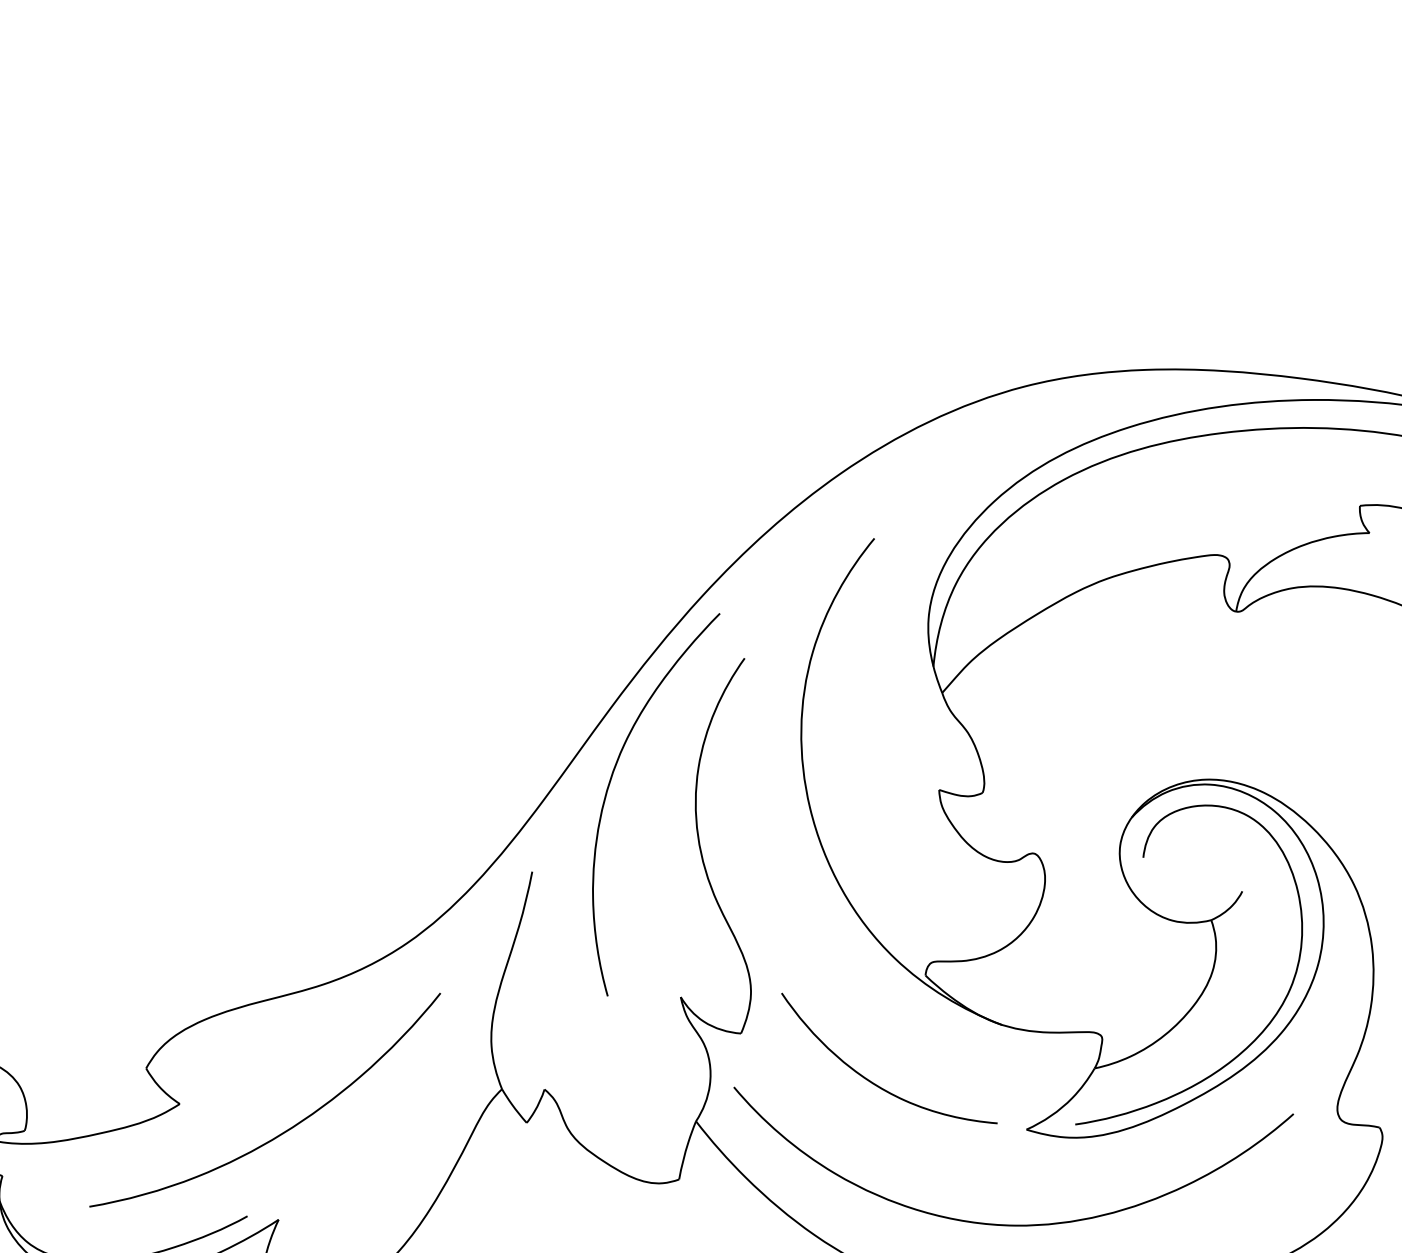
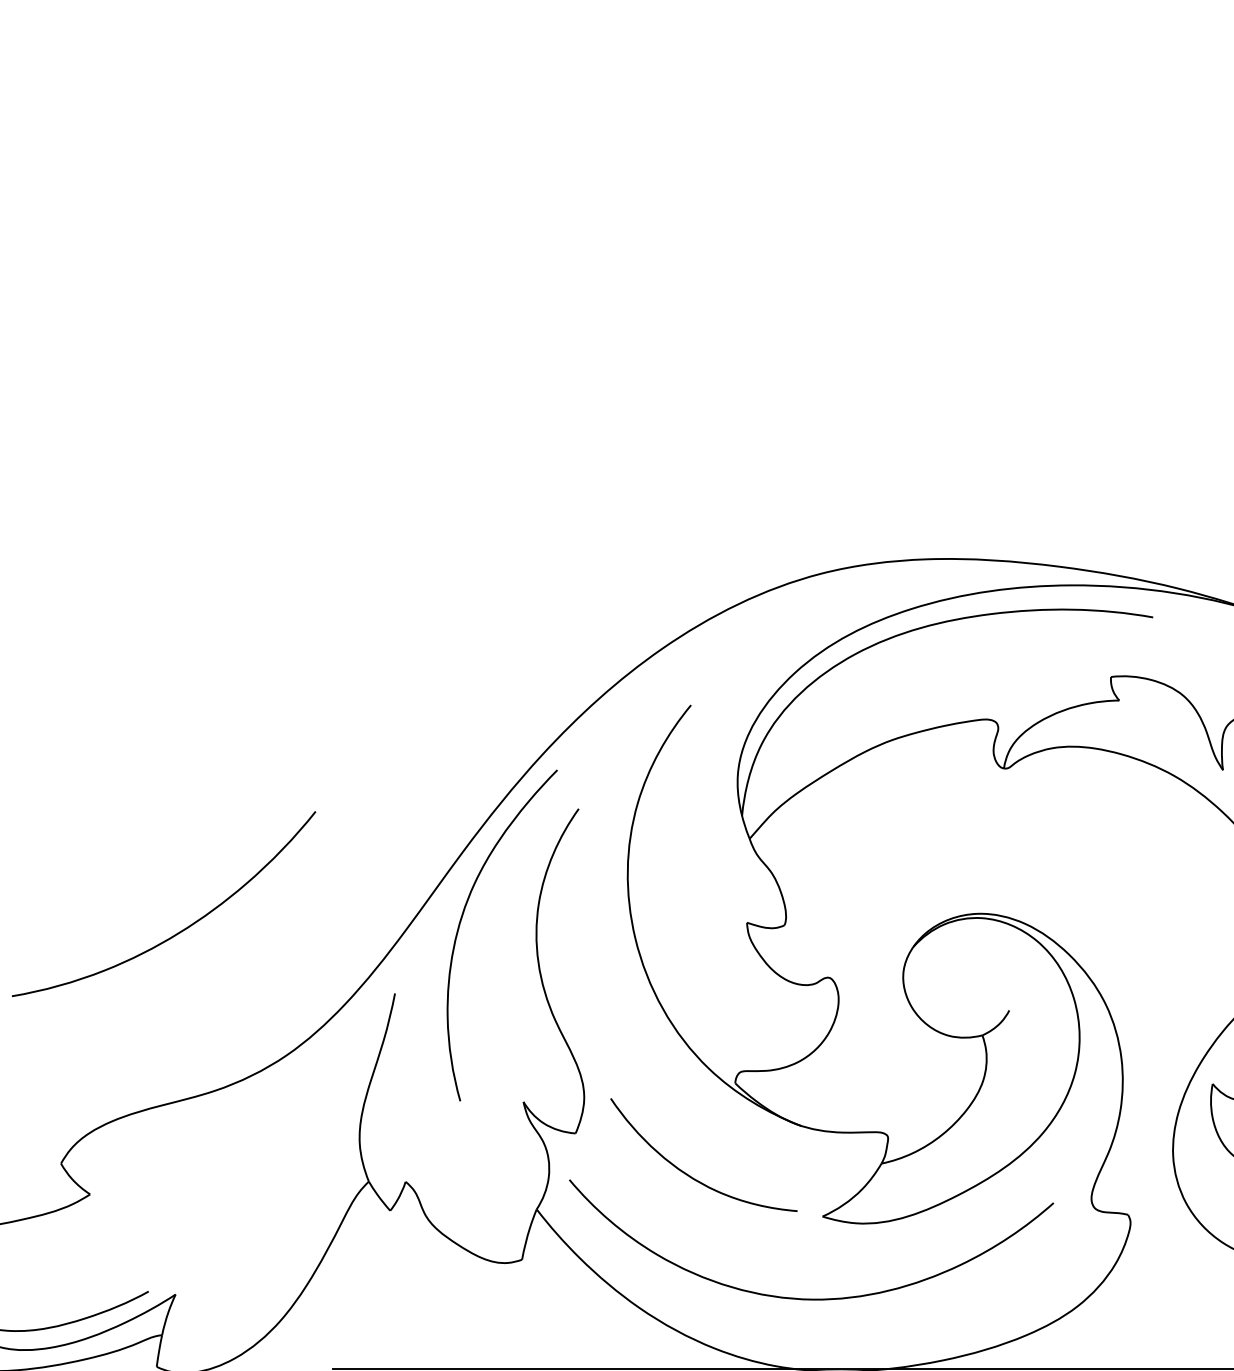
curve: (1262, 1030) -> (1026, 1130), removed
curve: (280, 1133) -> (177, 932), moved

